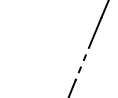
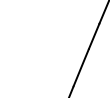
line: (83, 61) -> (81, 67), dashed -> solid

